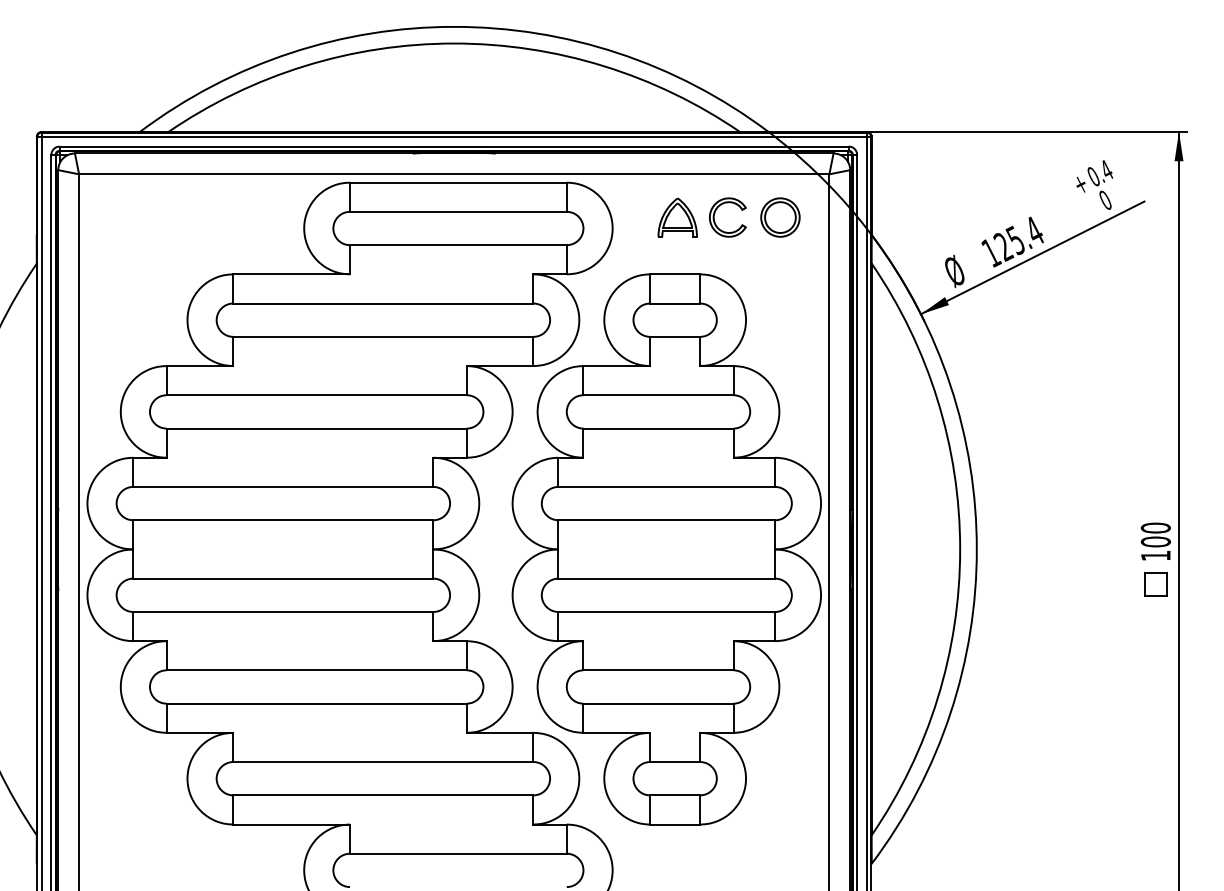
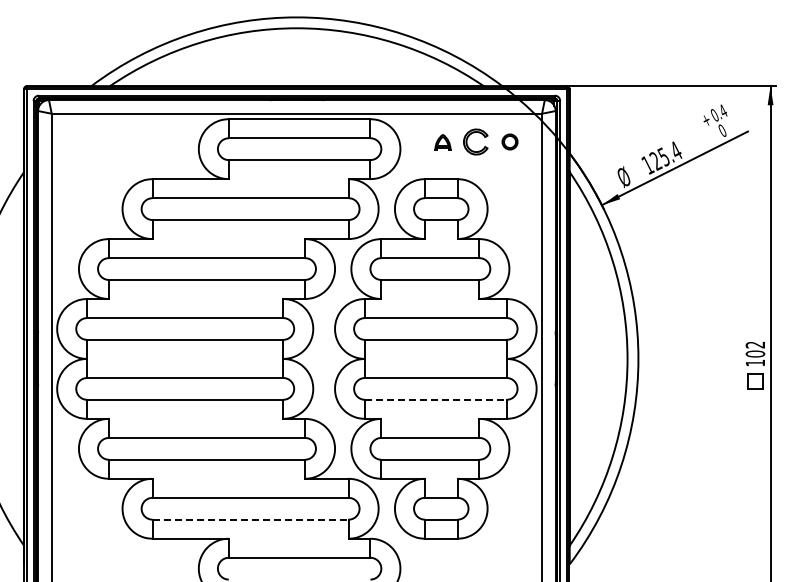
part: (779, 216) -> (509, 141), size x0.6
part: (677, 218) -> (442, 142), size x0.6
text: (1155, 527) -> (755, 344), 100 -> 102
line: (666, 611) -> (435, 399), solid -> dashed
line: (384, 795) -> (251, 519), solid -> dashed

